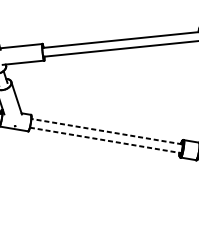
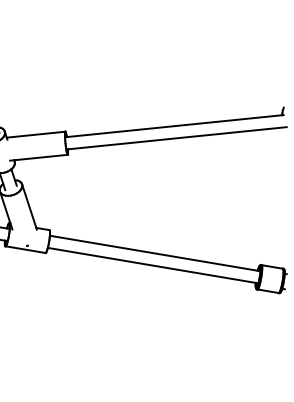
line: (106, 131) -> (154, 253), dashed -> solid
line: (105, 140) -> (153, 265), dashed -> solid

